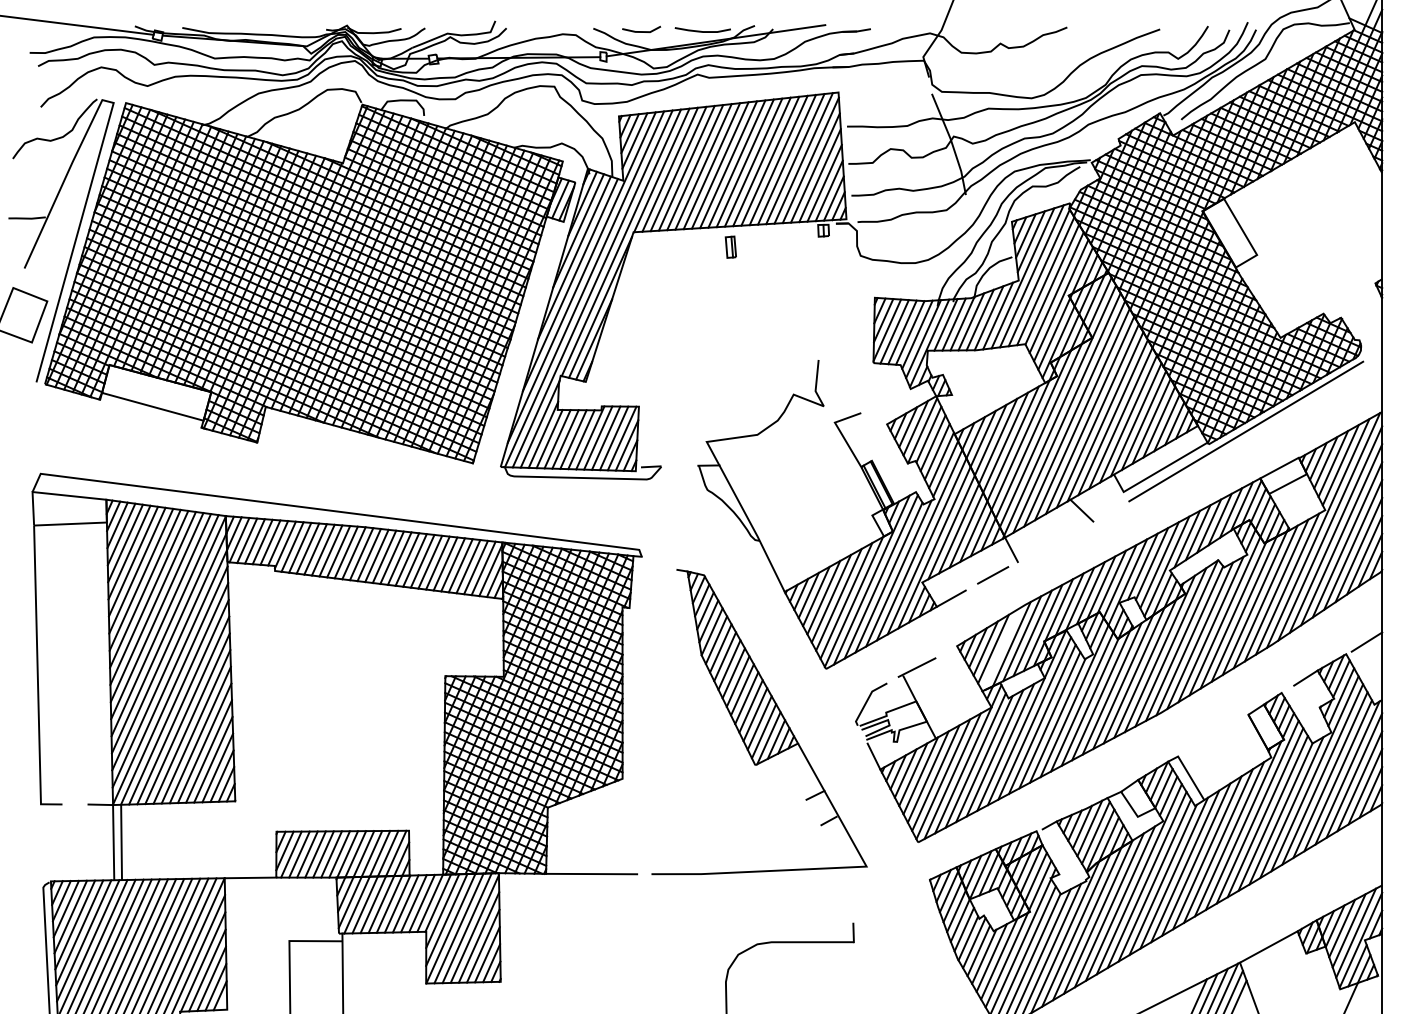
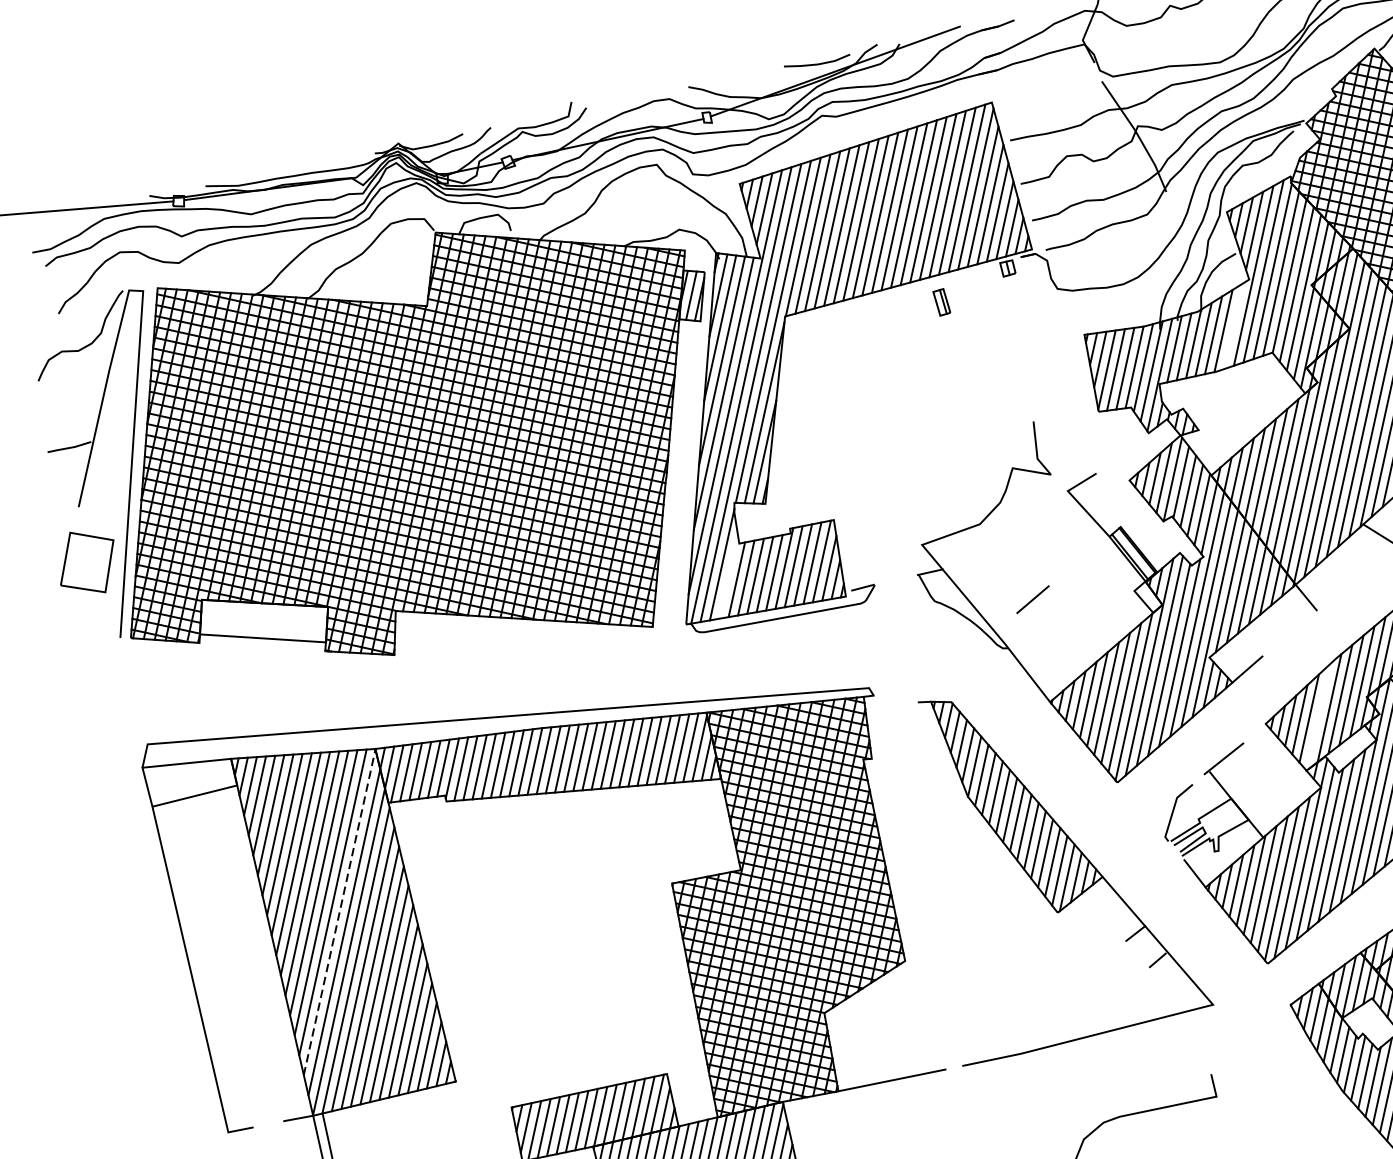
line: (641, 31) -> (745, 78), removed
part: (730, 246) -> (941, 301), moved
line: (998, 315) -> (1233, 325), removed
line: (543, 434) -> (728, 575), removed
line: (993, 575) -> (1033, 599), moved
line: (169, 643) -> (340, 912), solid -> dashed

